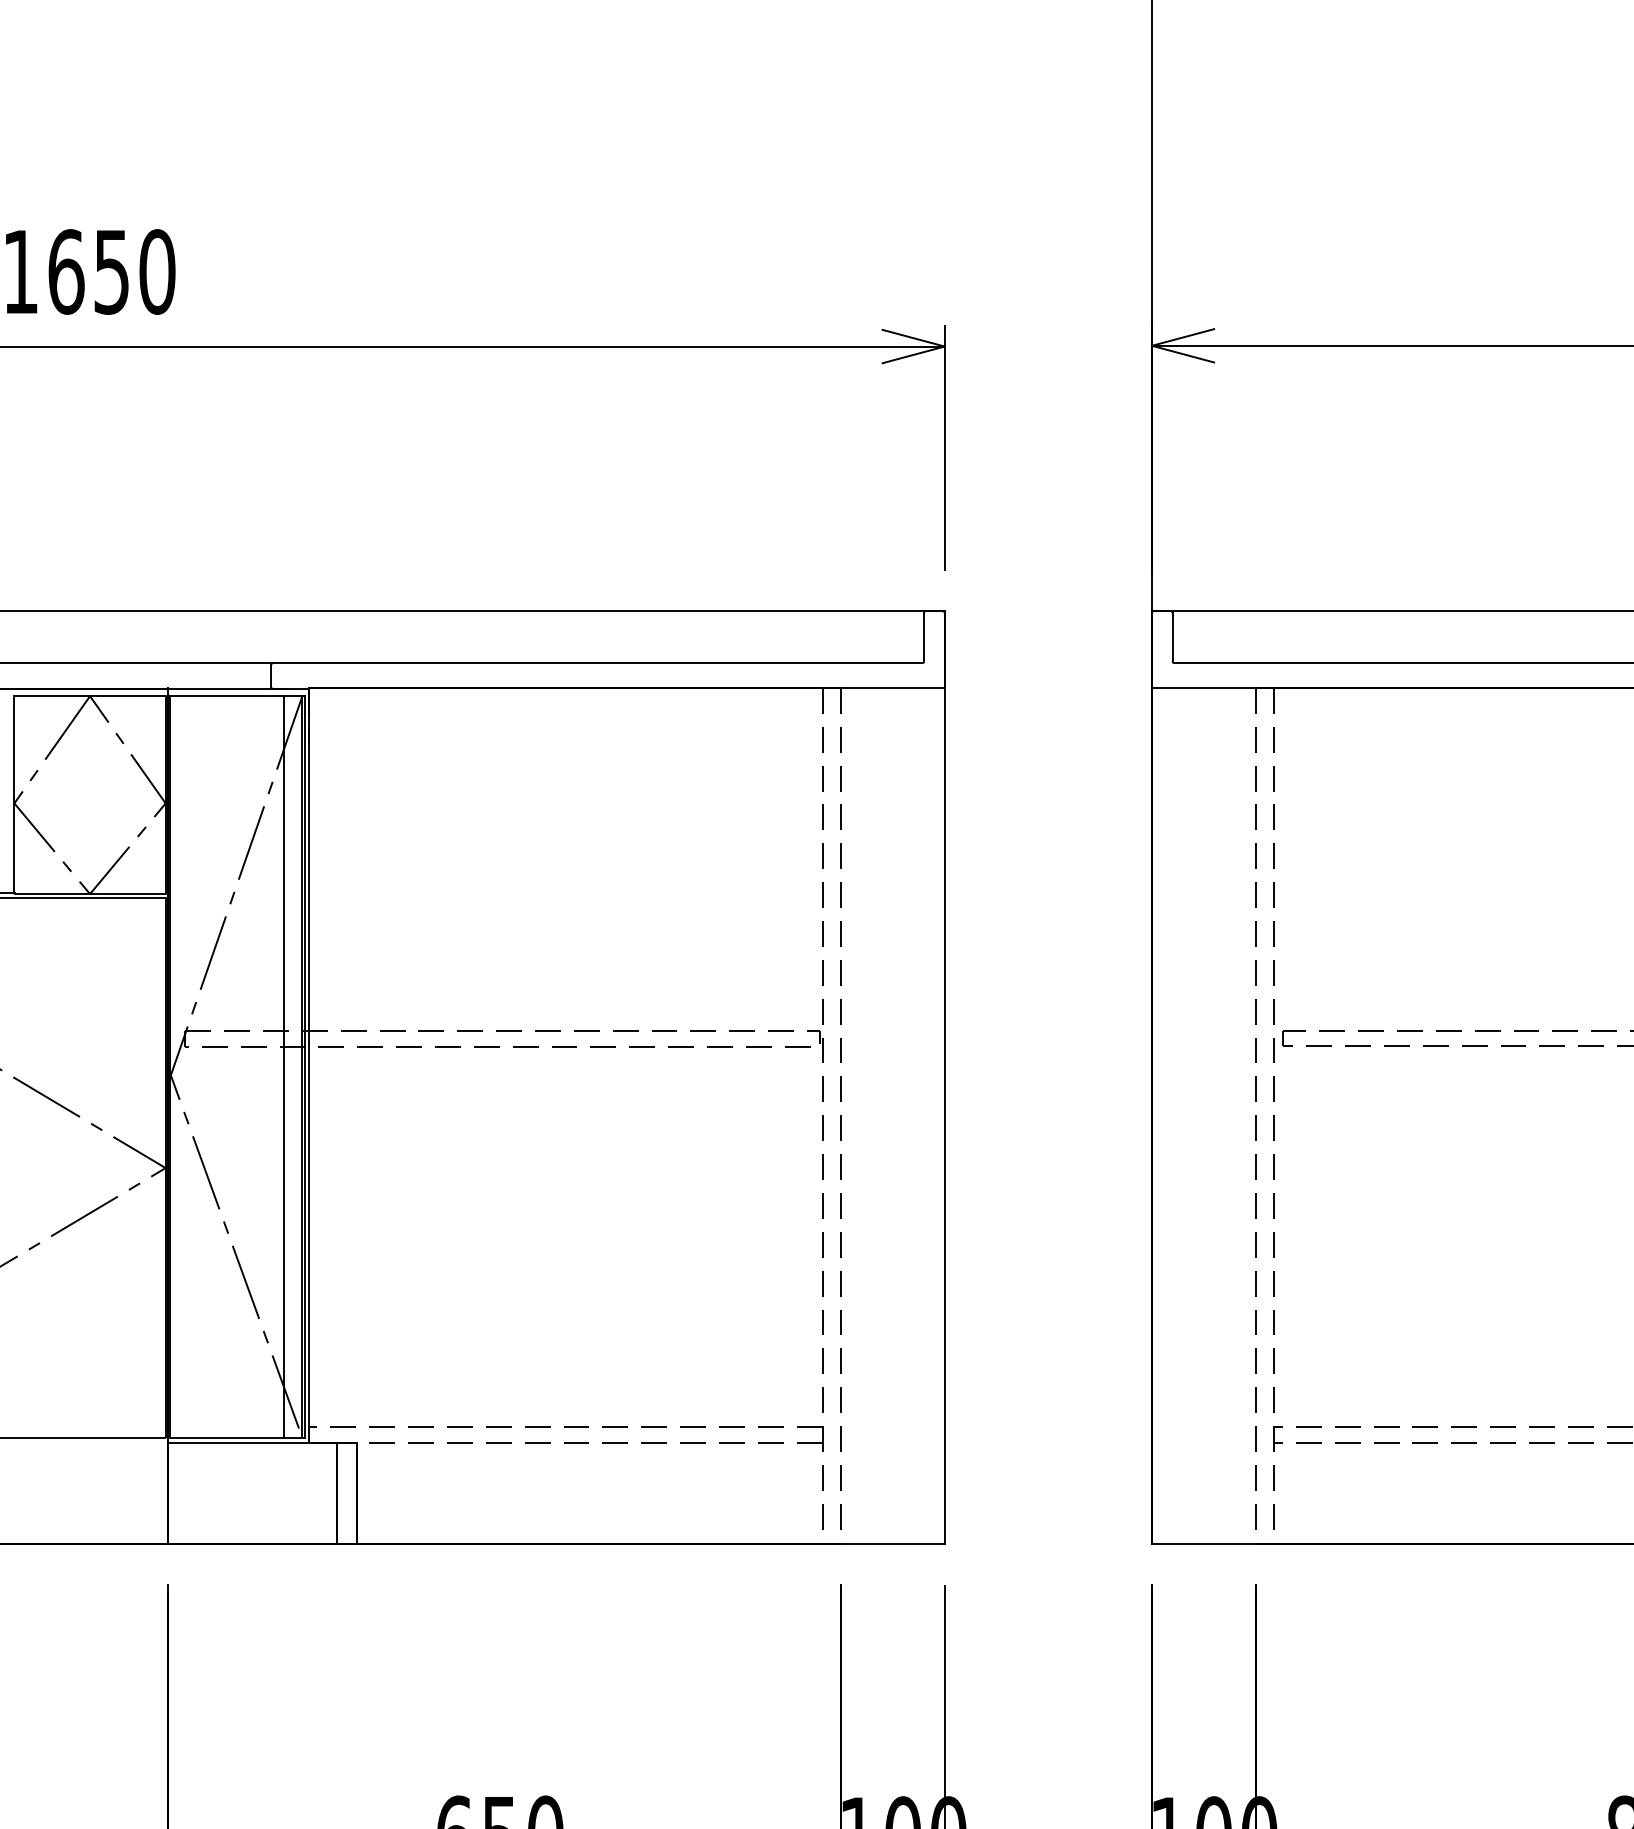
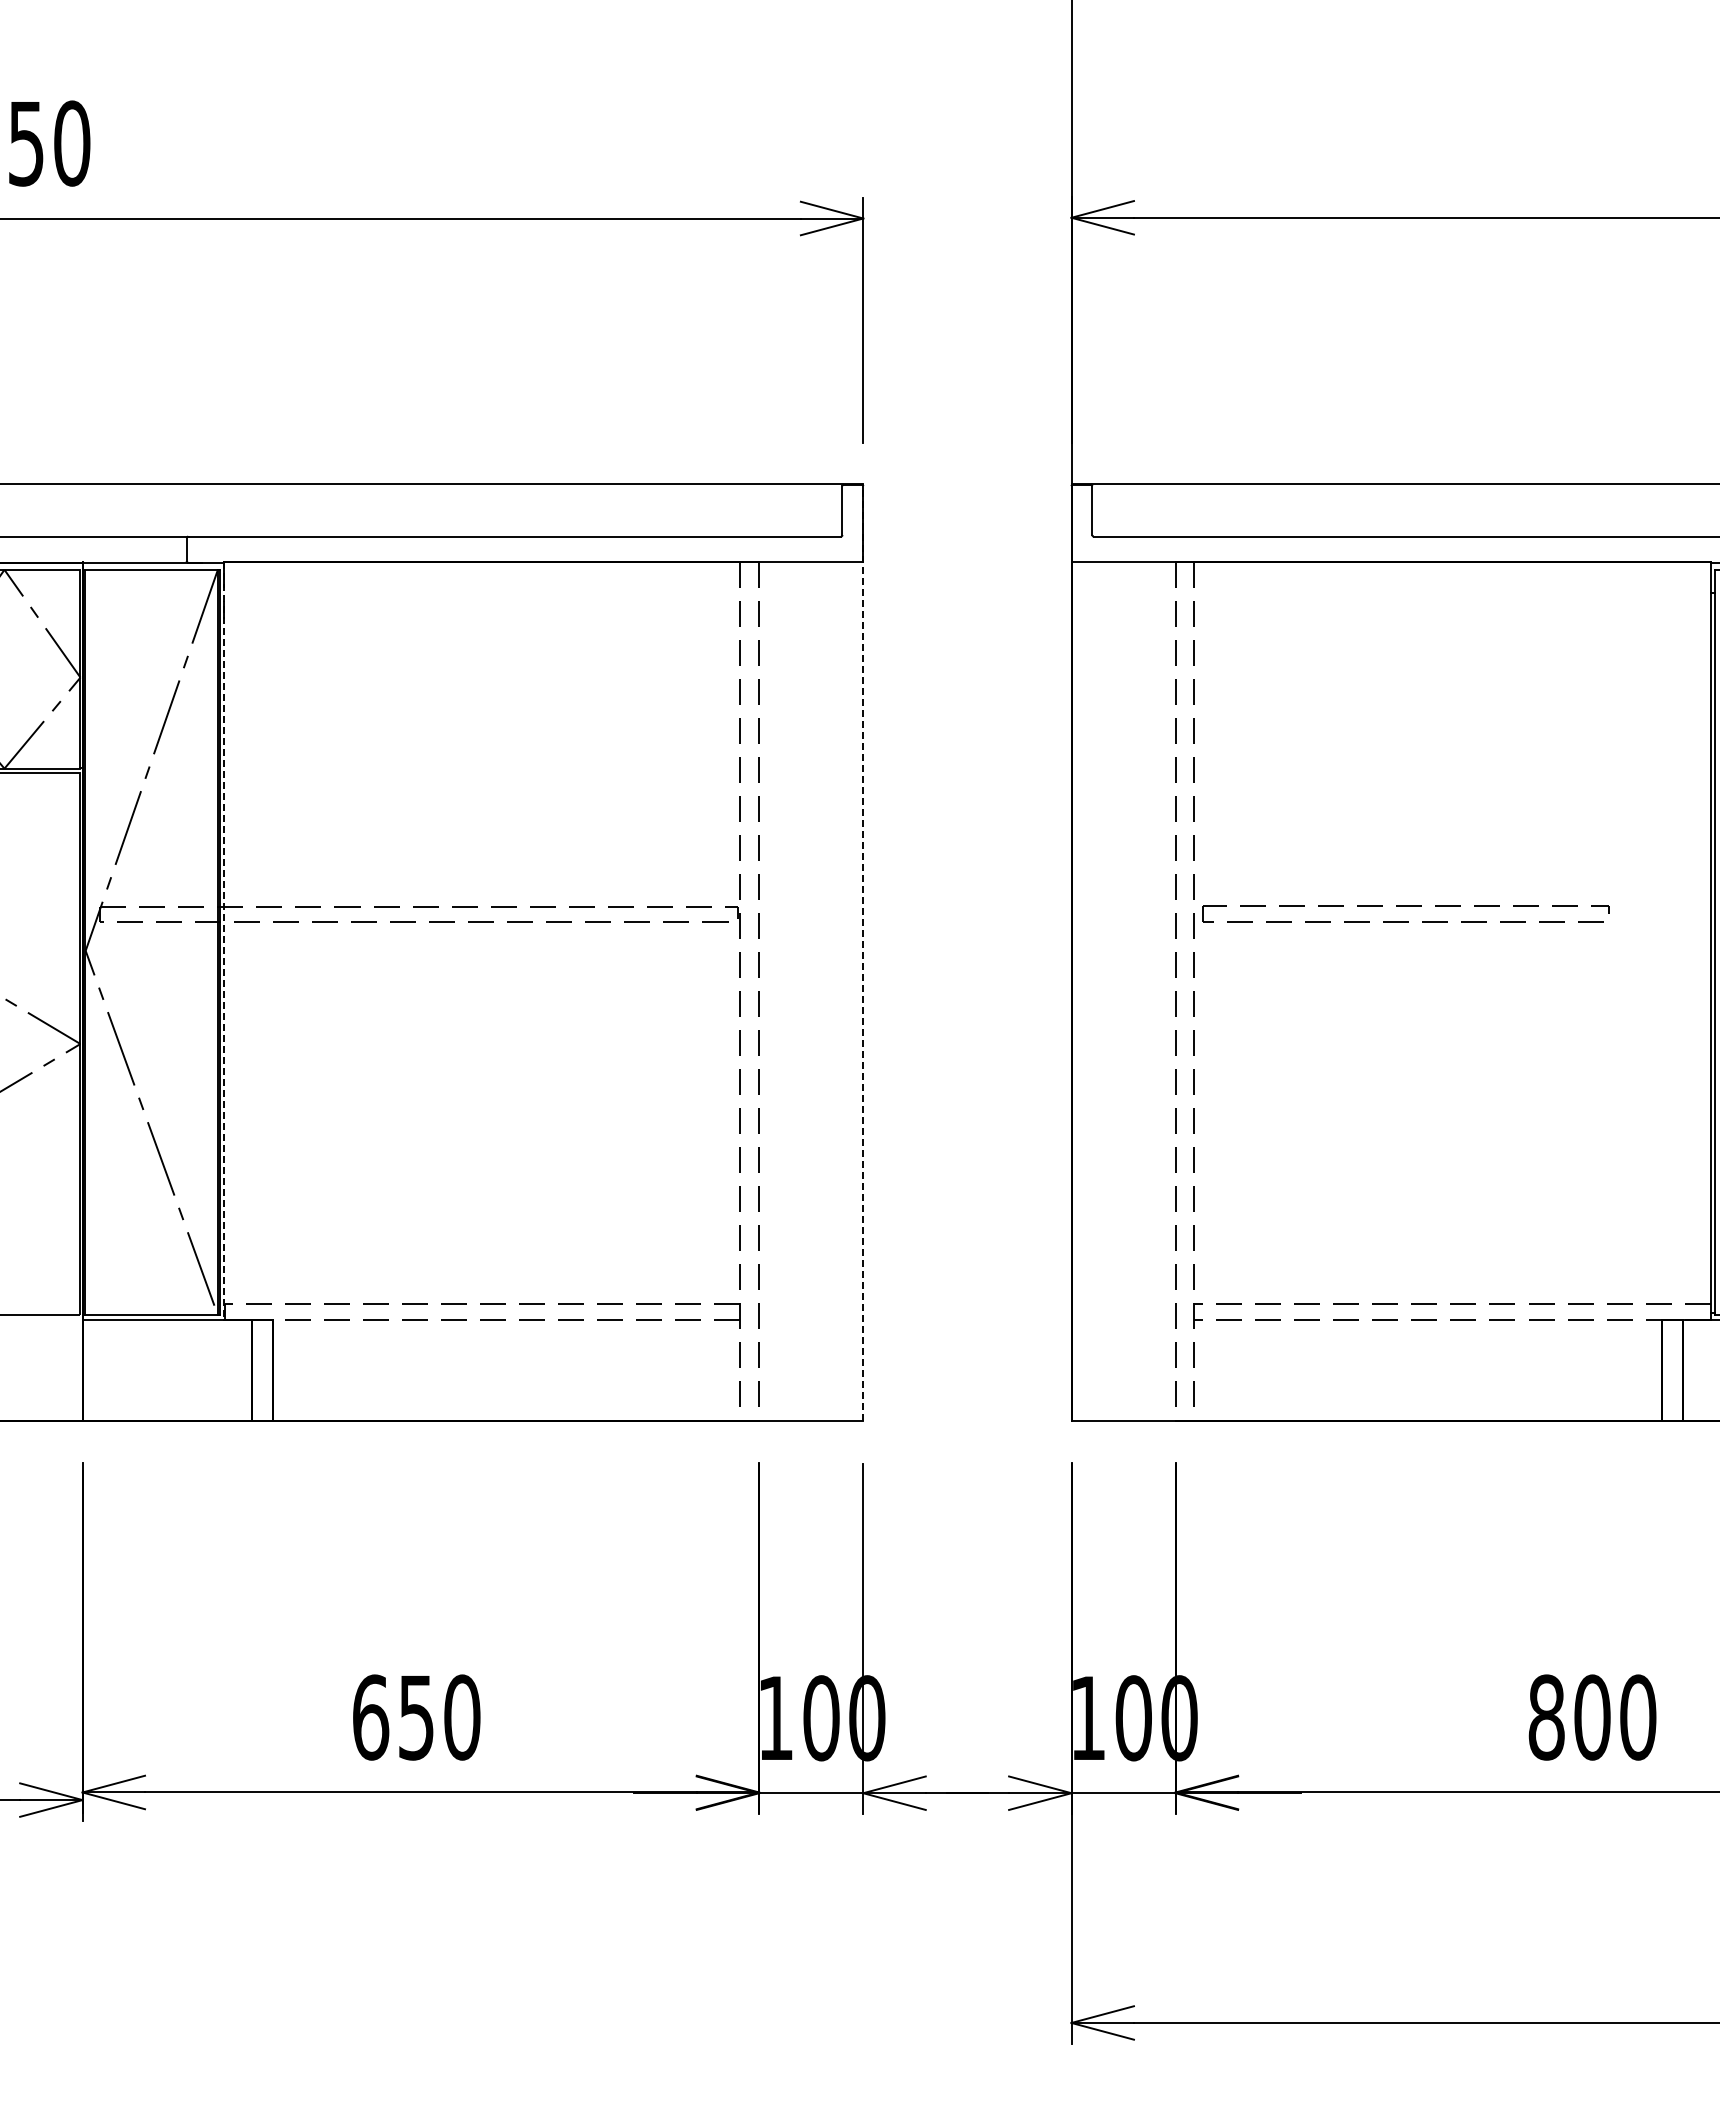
line: (309, 1066) -> (224, 941), solid -> dashed
line: (284, 1067) -> (199, 942), removed
line: (944, 1077) -> (863, 952), solid -> dashed

